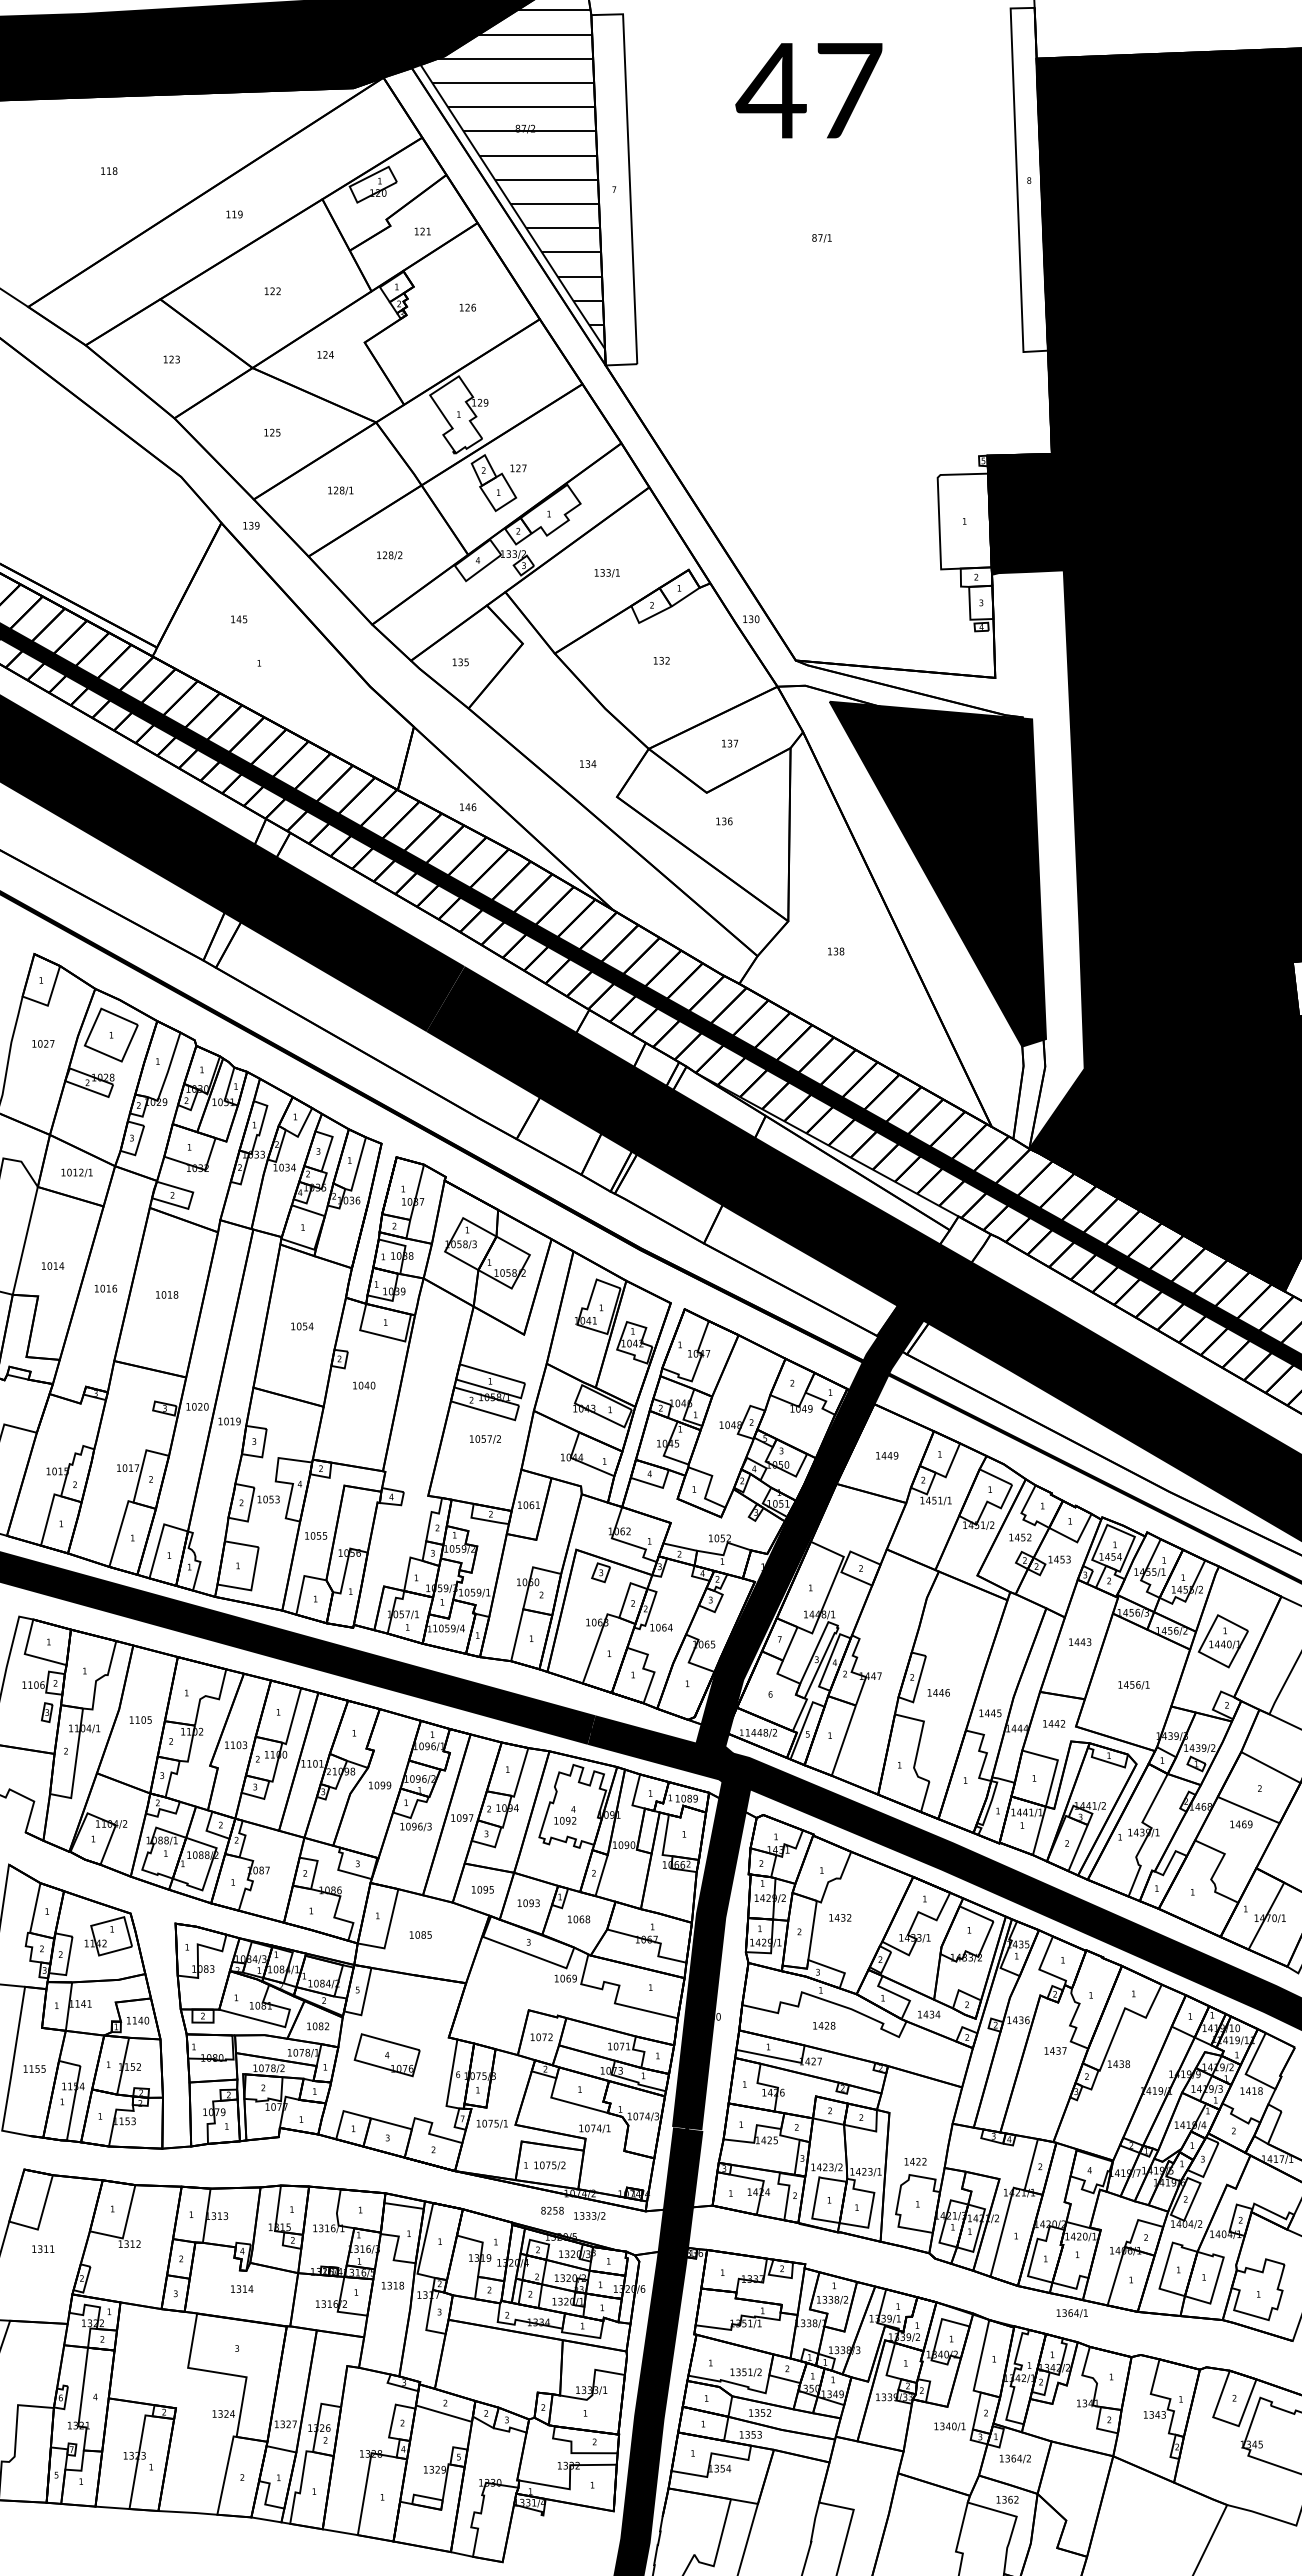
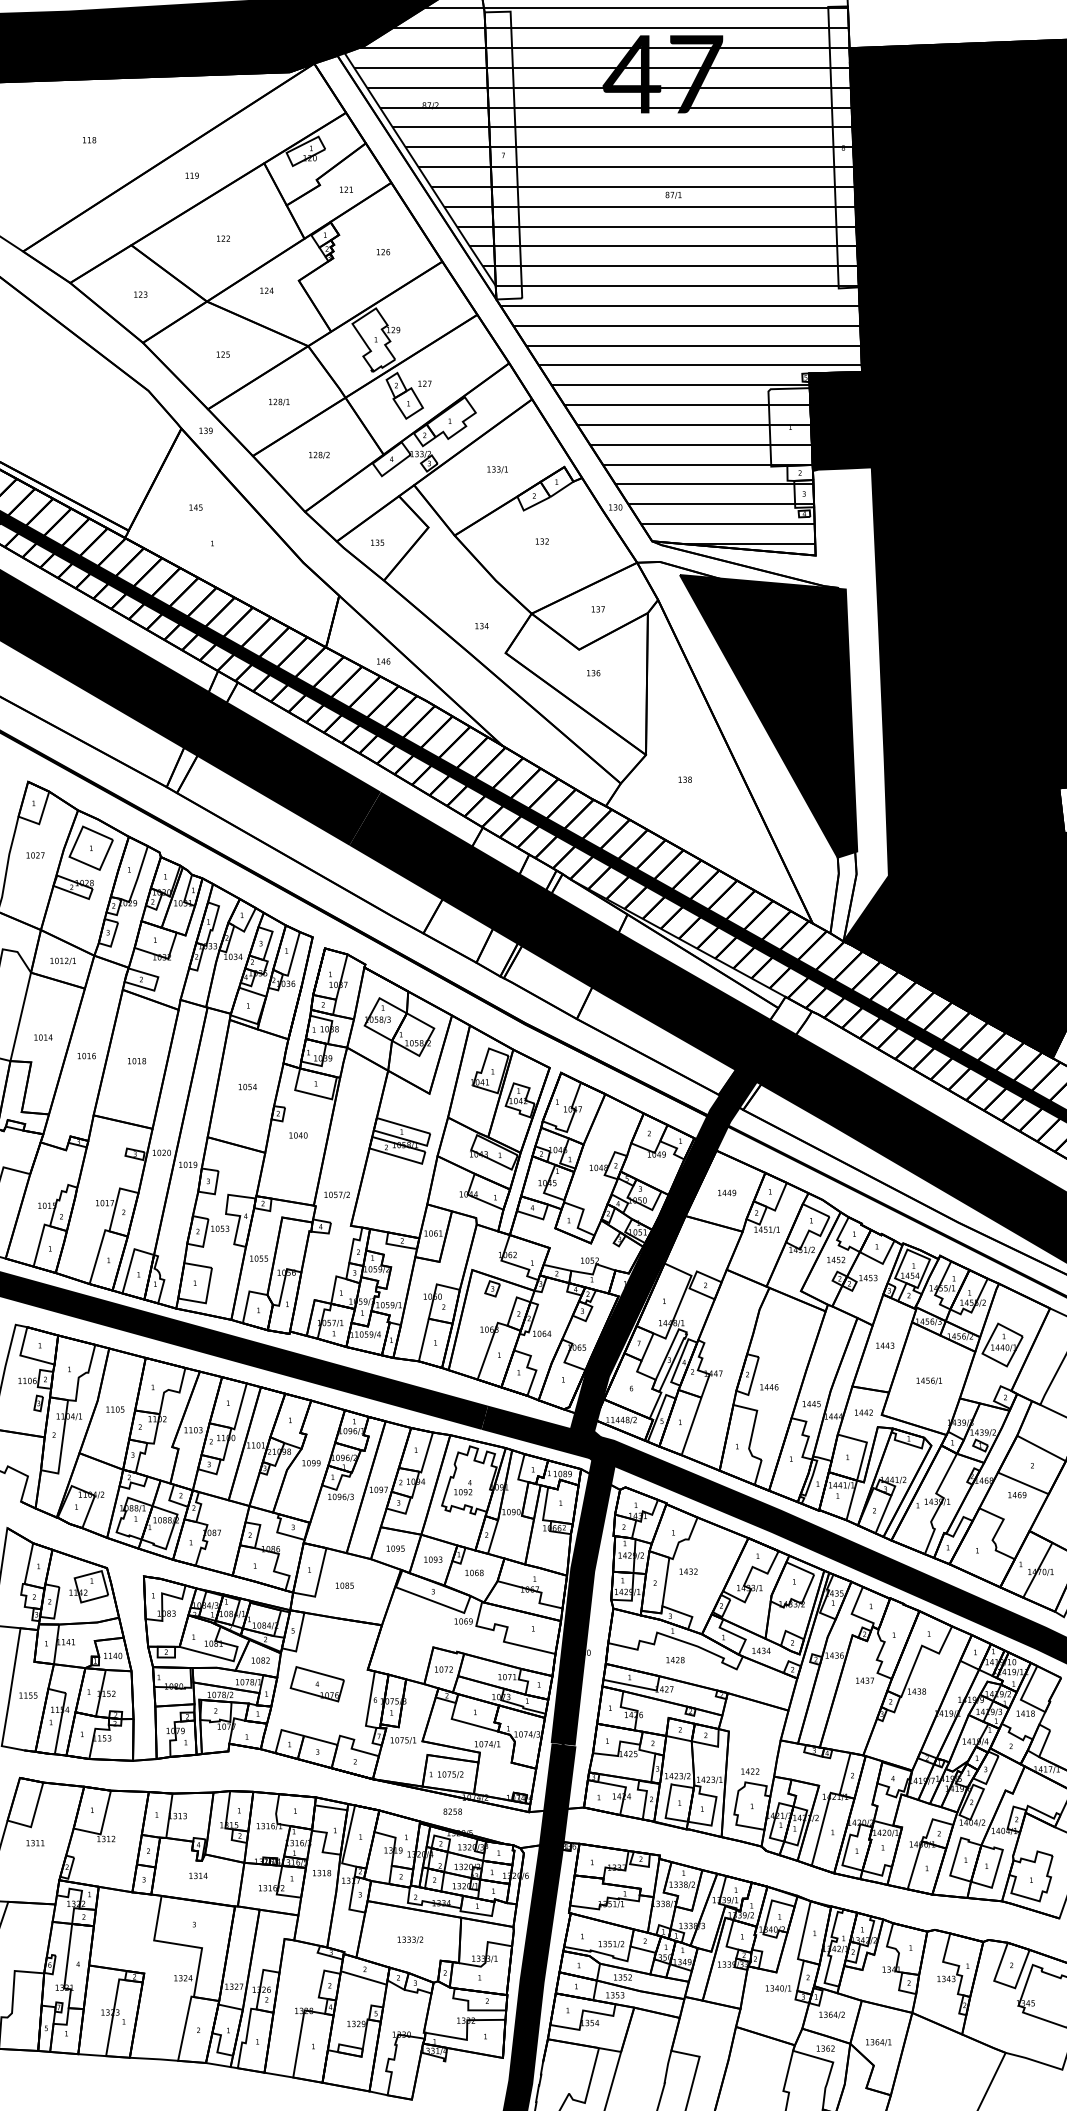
hatch: (820, 336) -> (672, 275), added
text: (485, 1439) -> (337, 1195), moved
text: (589, 2216) -> (410, 1940), moved
text: (1071, 2313) -> (878, 2042), moved

